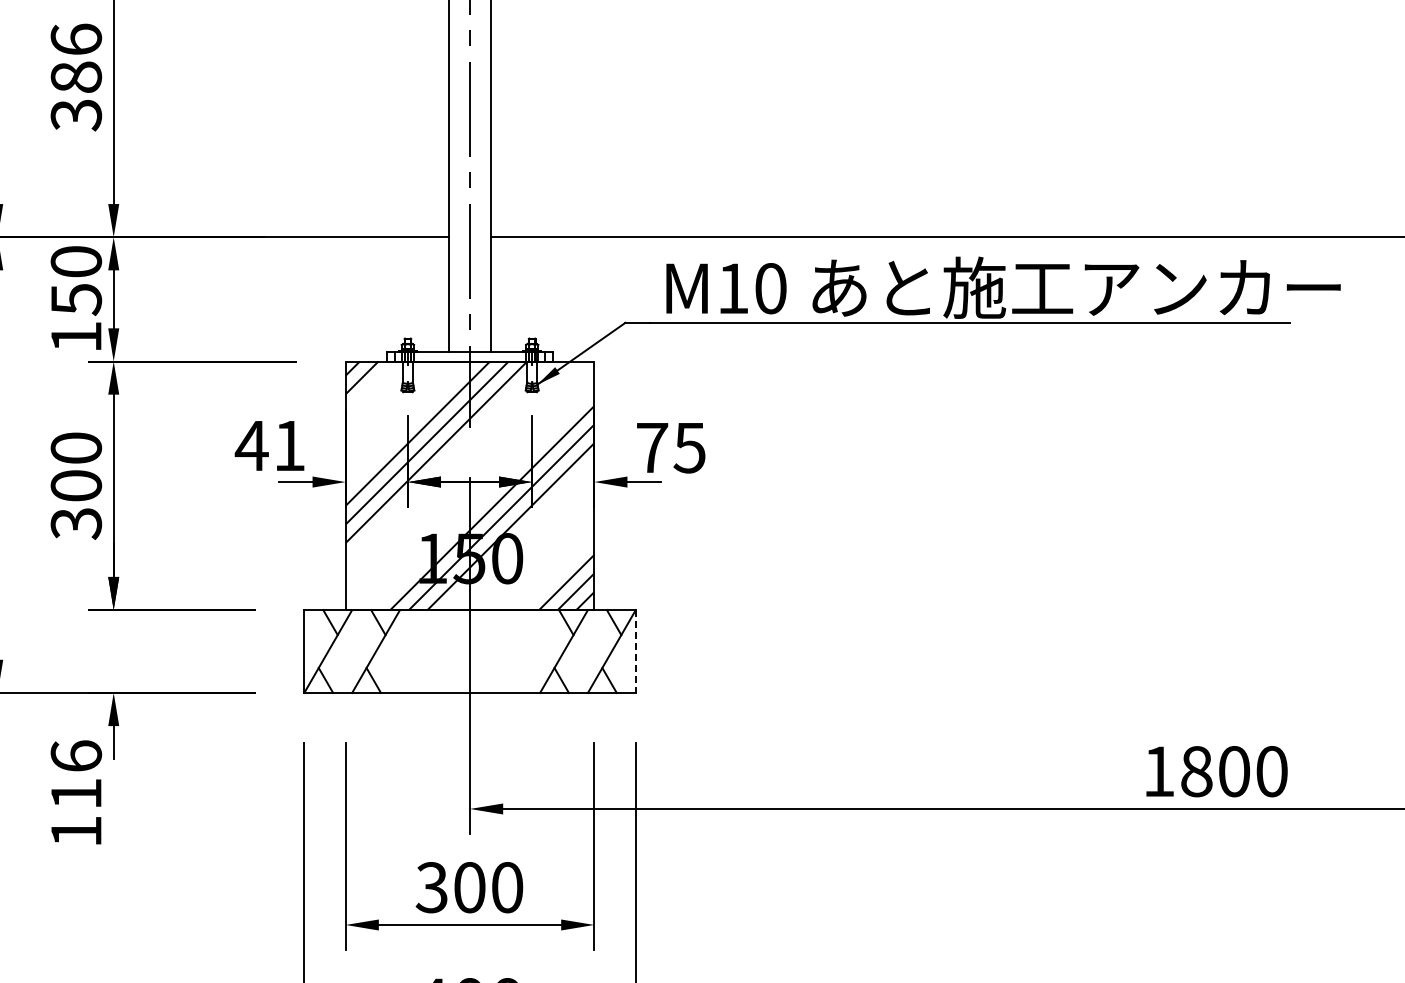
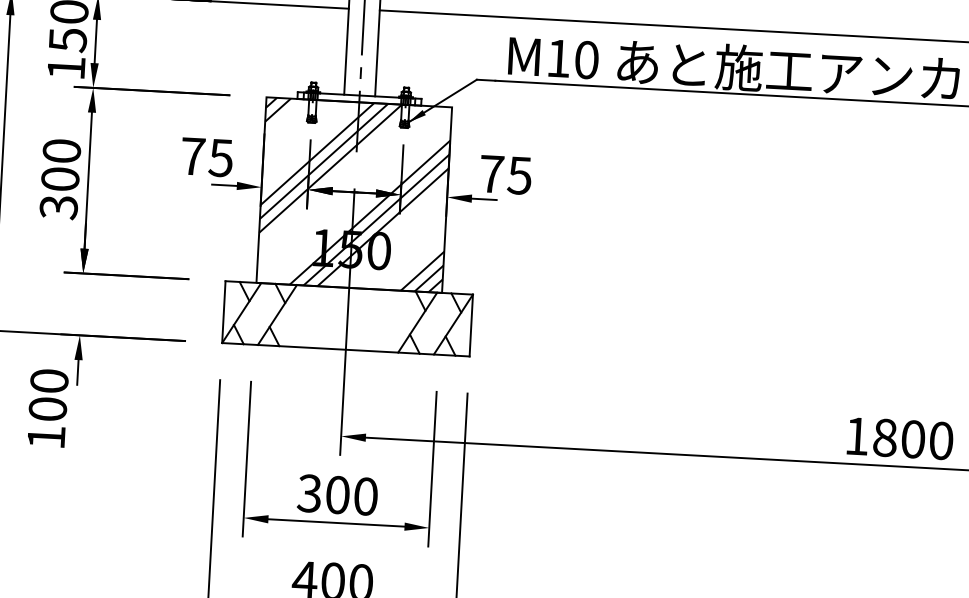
text: (269, 446) -> (206, 157), 41 -> 75
line: (635, 652) -> (471, 326), dashed -> solid
text: (76, 774) -> (48, 394), 116 -> 100

